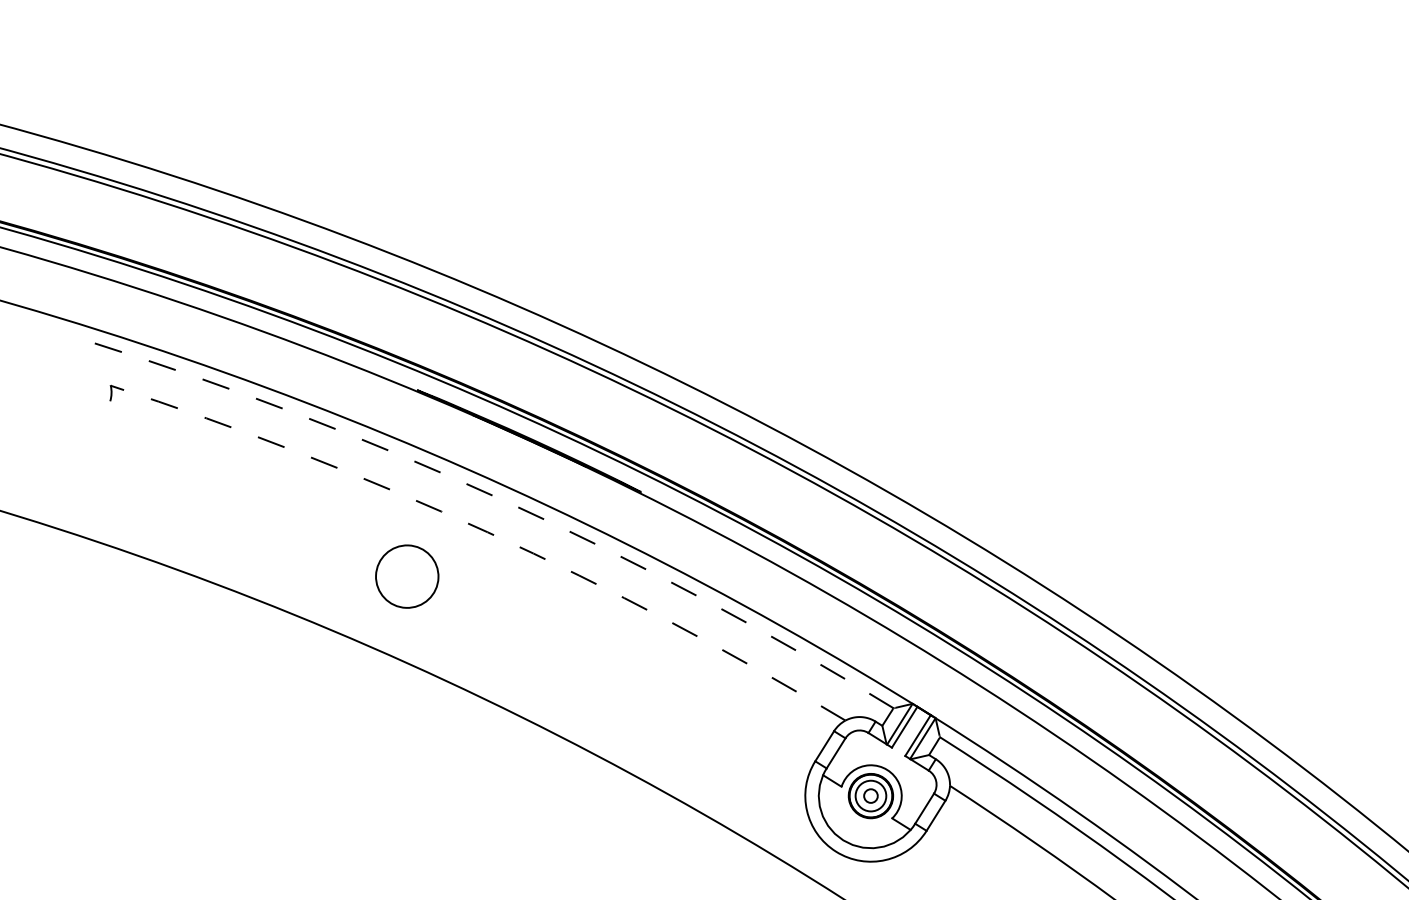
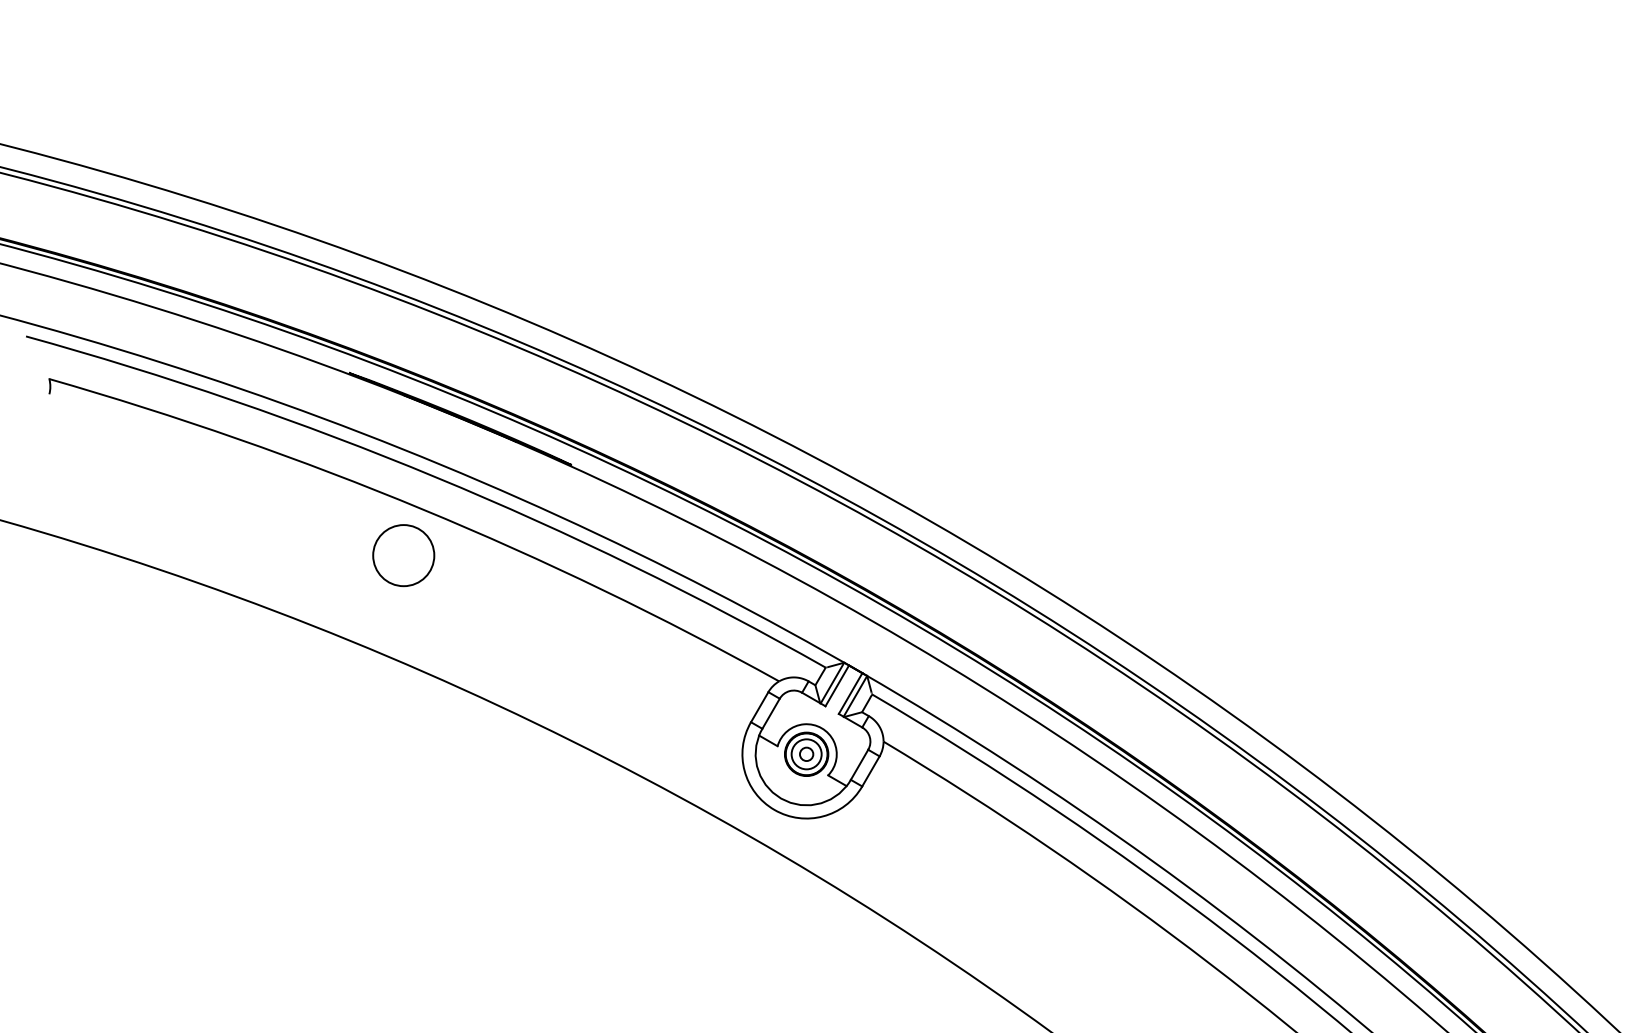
arc: (502, 500) -> (436, 477), dashed -> solid
arc: (487, 532) -> (422, 509), dashed -> solid
circle: (406, 576) -> (403, 555), moved

